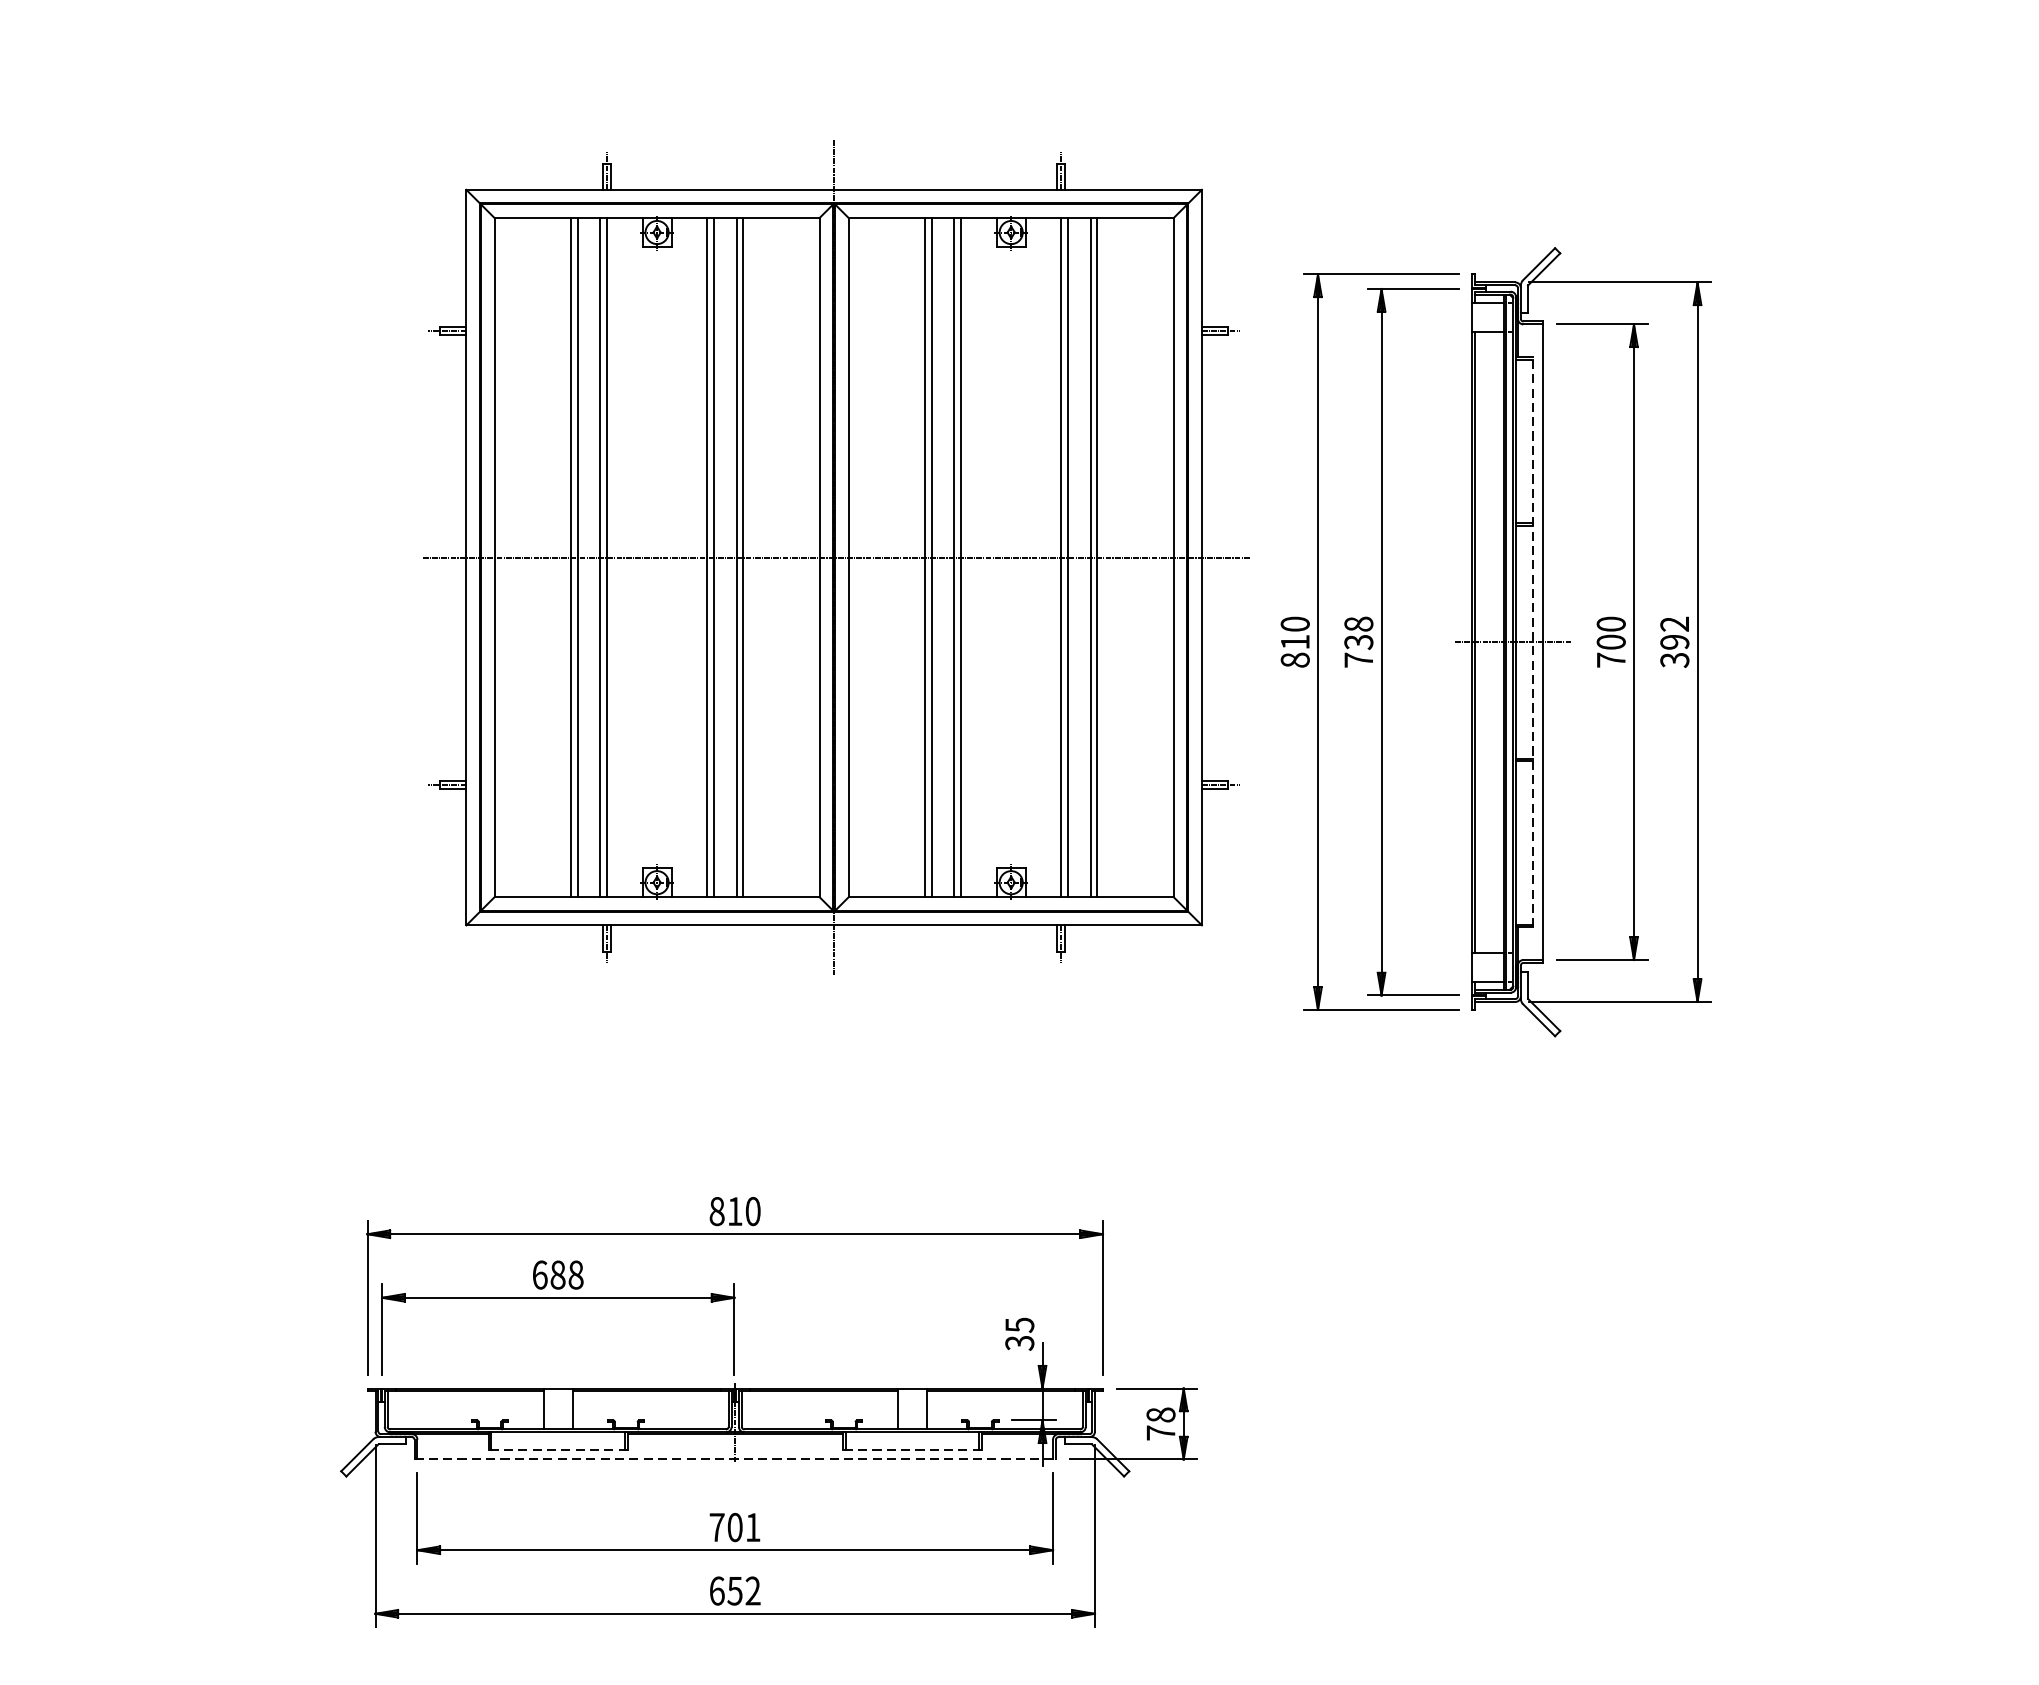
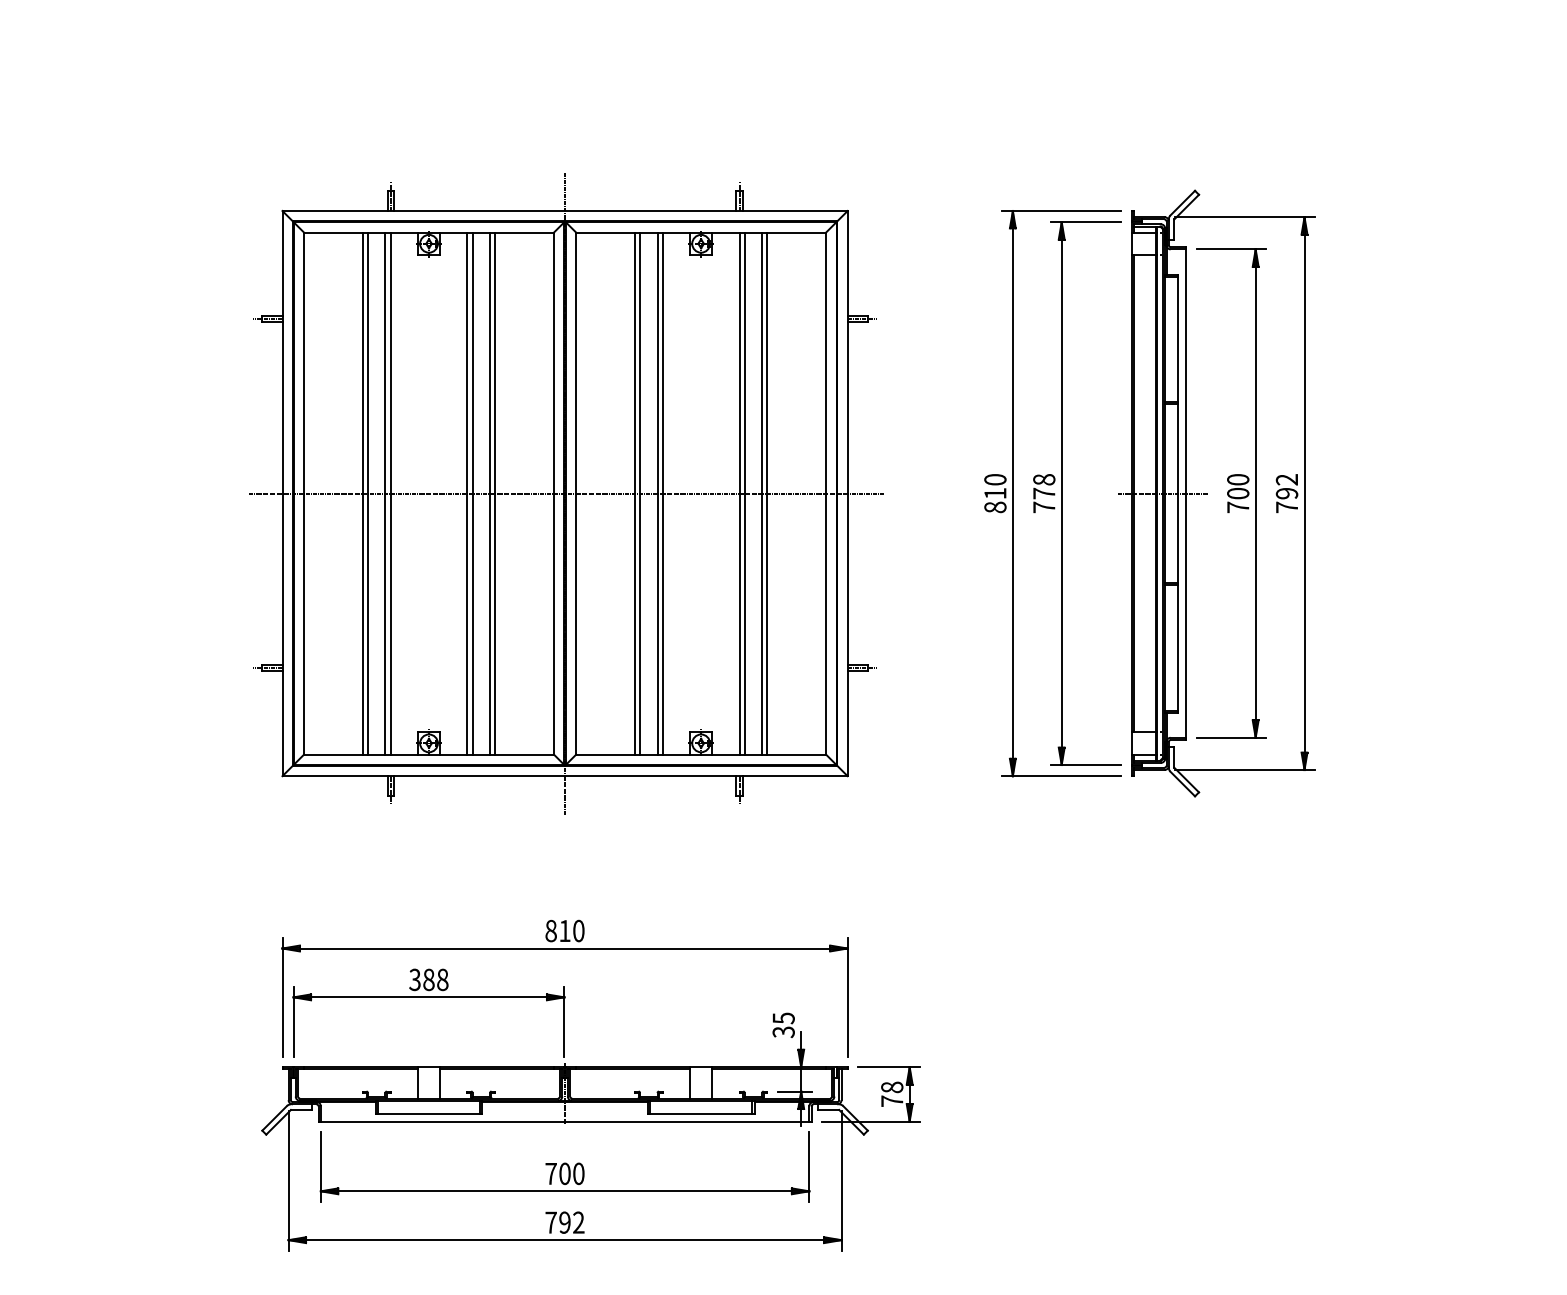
part: (836, 557) -> (566, 493), moved
text: (1359, 642) -> (1044, 493), 738 -> 778
line: (1533, 642) -> (1178, 493), dashed -> solid
text: (1674, 660) -> (1286, 507), 392 -> 792
text: (539, 1274) -> (414, 979), 688 -> 388
line: (557, 1450) -> (428, 1114), dashed -> solid
line: (911, 1450) -> (700, 1114), dashed -> solid
line: (735, 1459) -> (565, 1121), dashed -> solid
text: (752, 1527) -> (578, 1173), 701 -> 700
text: (725, 1590) -> (557, 1222), 652 -> 792

